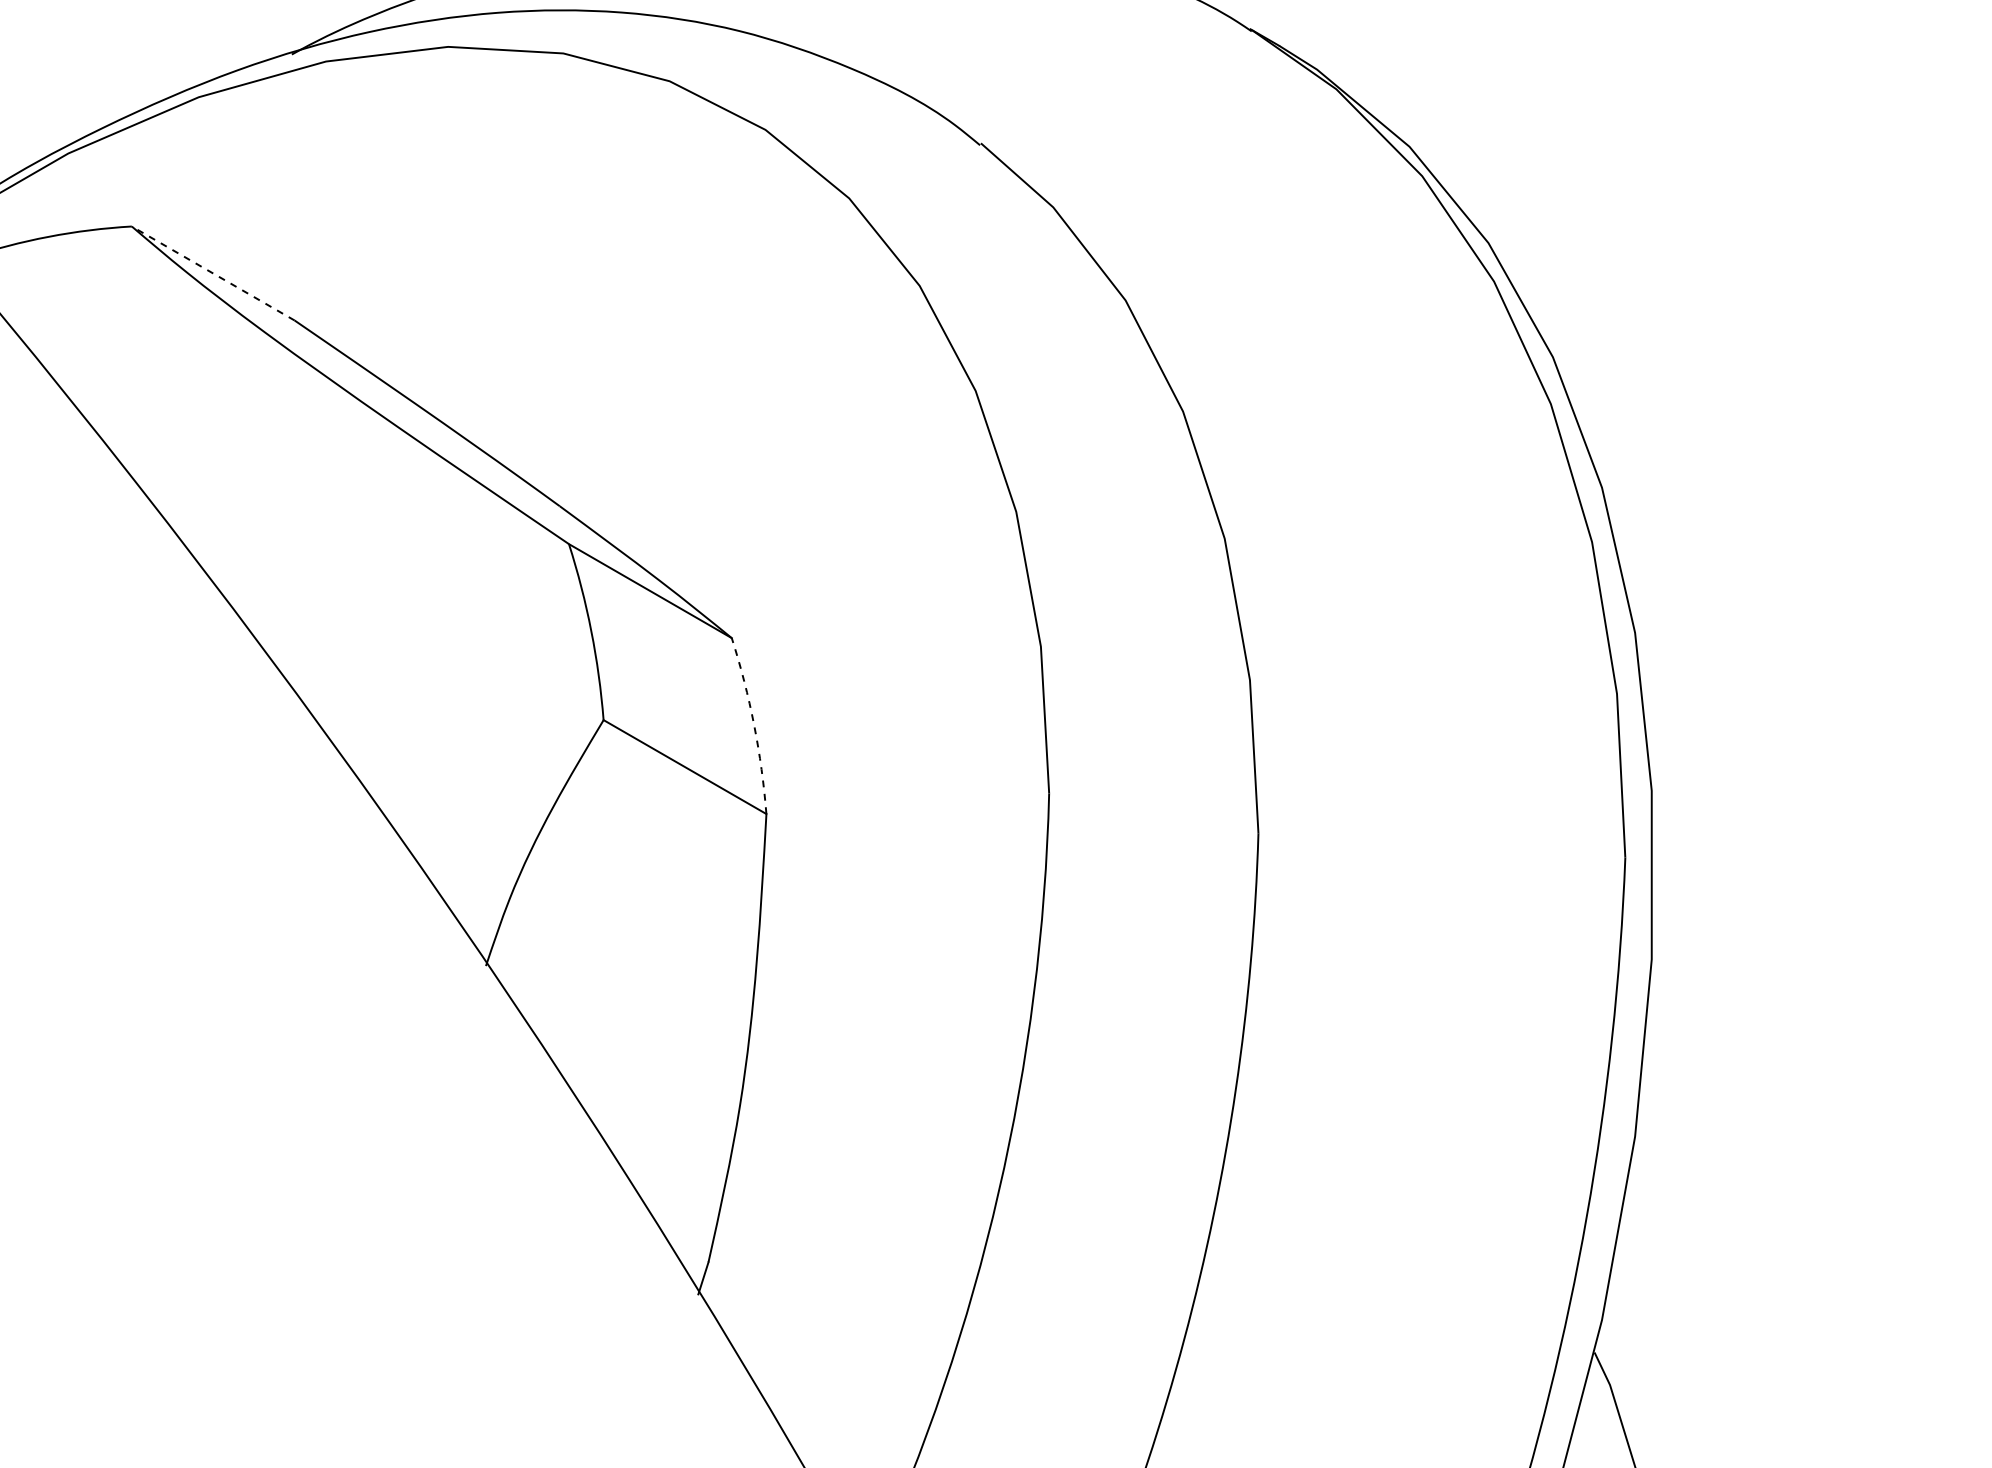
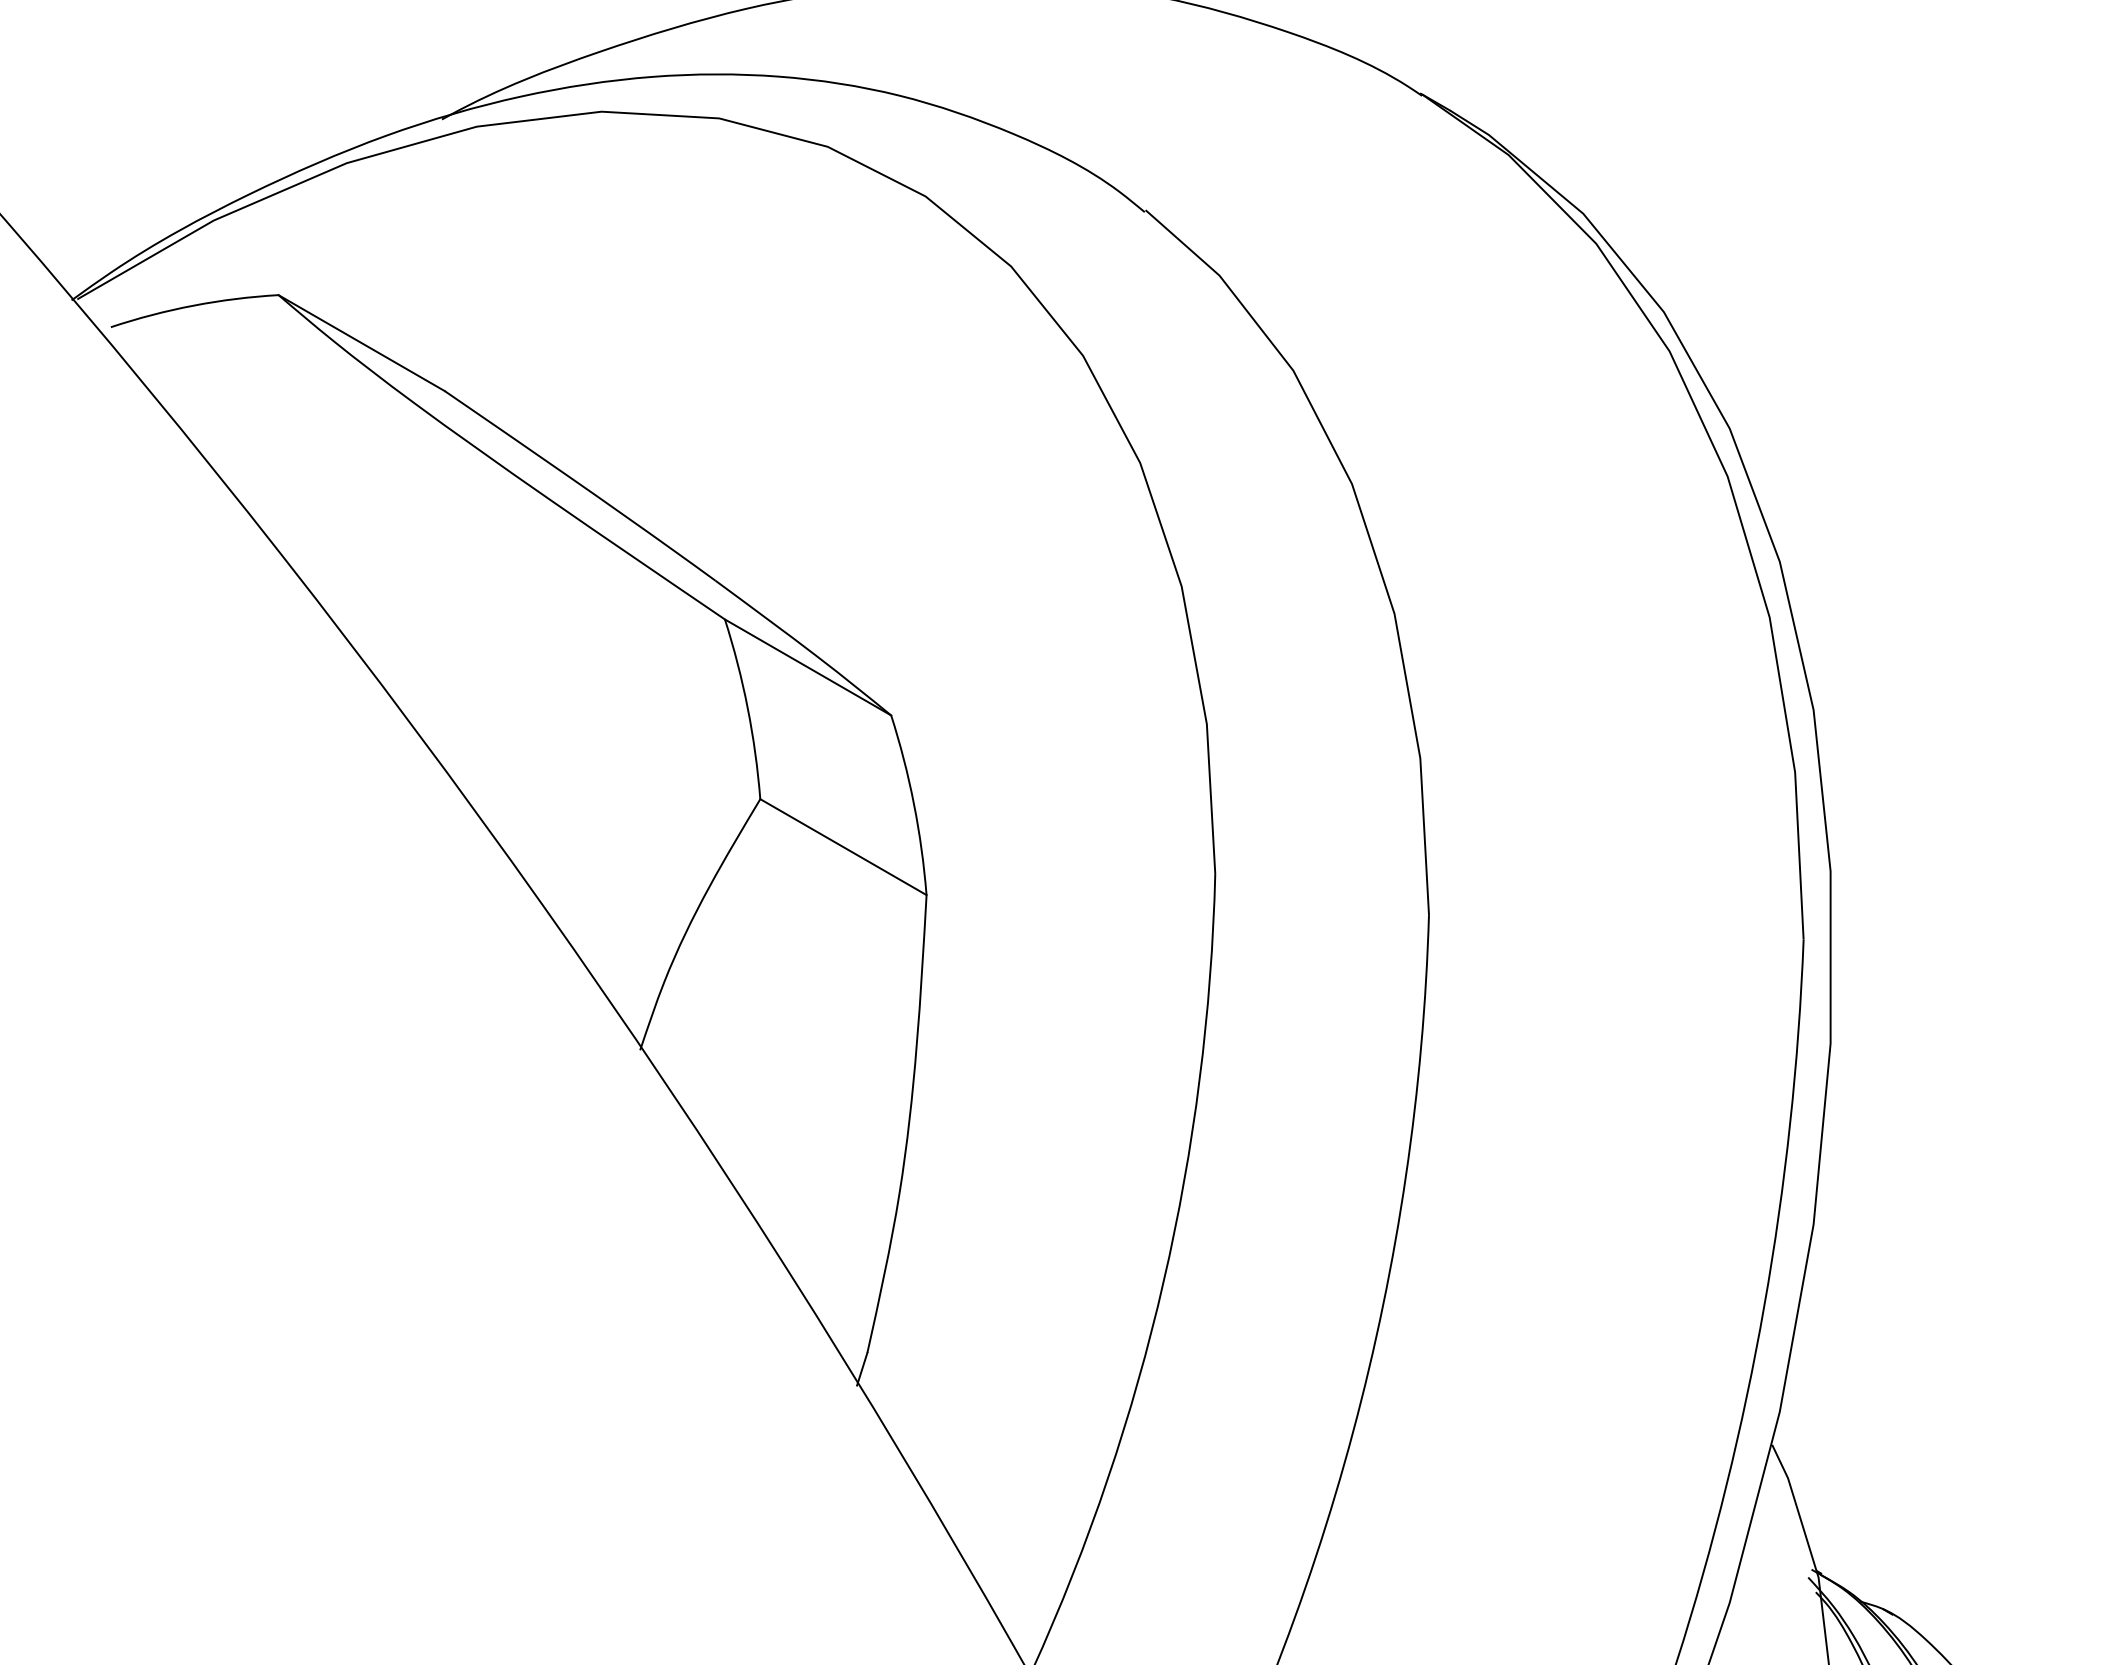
line: (213, 273) -> (361, 343), dashed -> solid
arc: (754, 725) -> (914, 804), dashed -> solid

